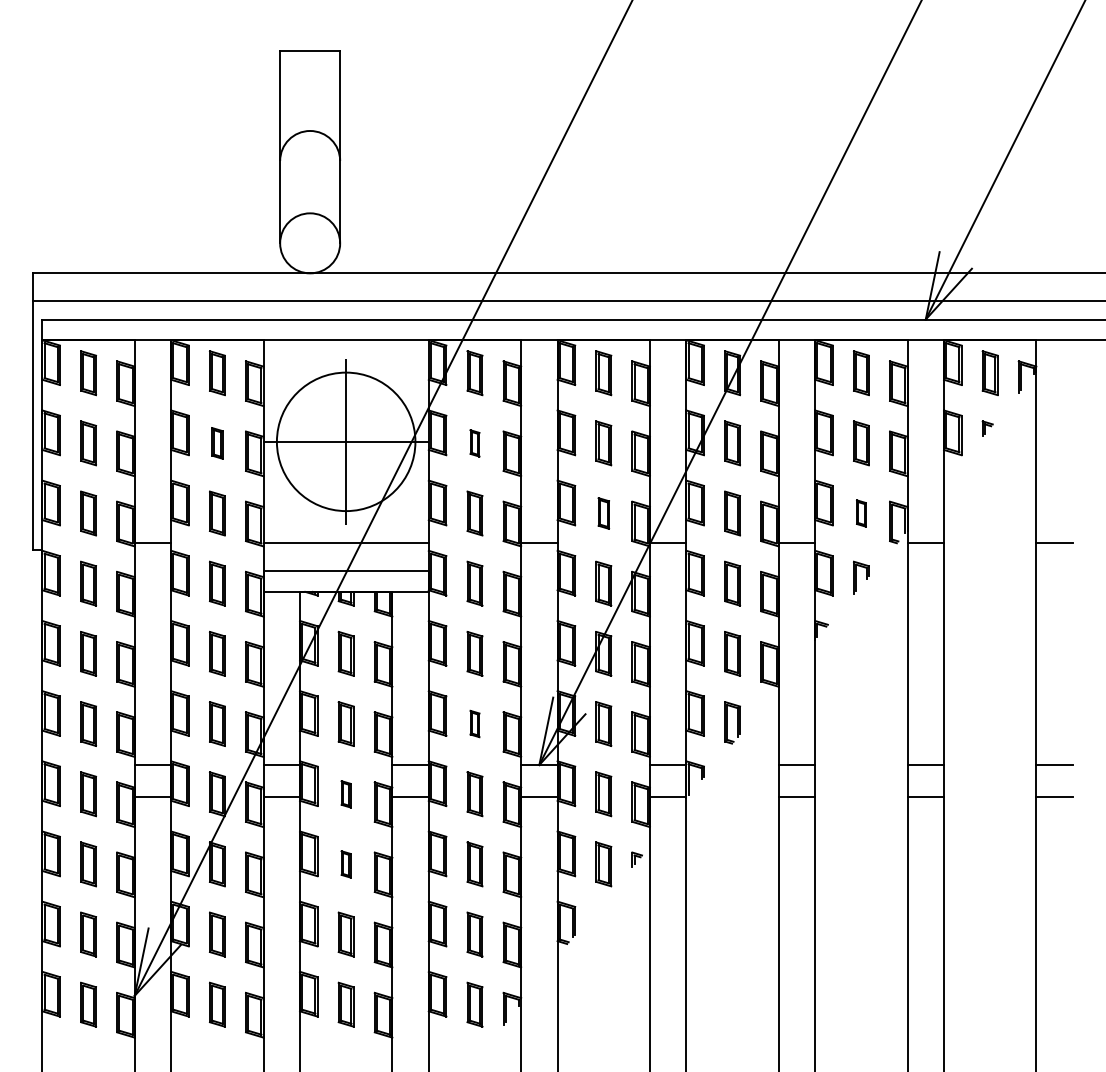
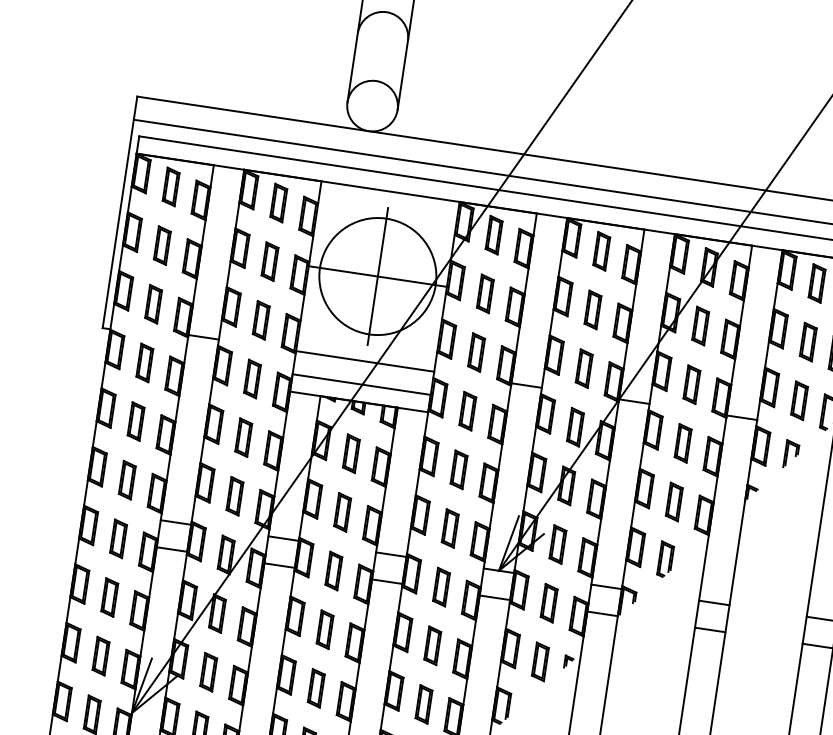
part: (217, 443) -> (270, 261), size x1.43
part: (474, 443) -> (484, 293), size x1.67
part: (603, 513) -> (583, 368), size x1.43
part: (861, 513) -> (799, 400), size x1.67
part: (474, 723) -> (449, 527), size x1.67
part: (345, 794) -> (333, 571), size x1.67
part: (345, 864) -> (324, 629), size x1.67

